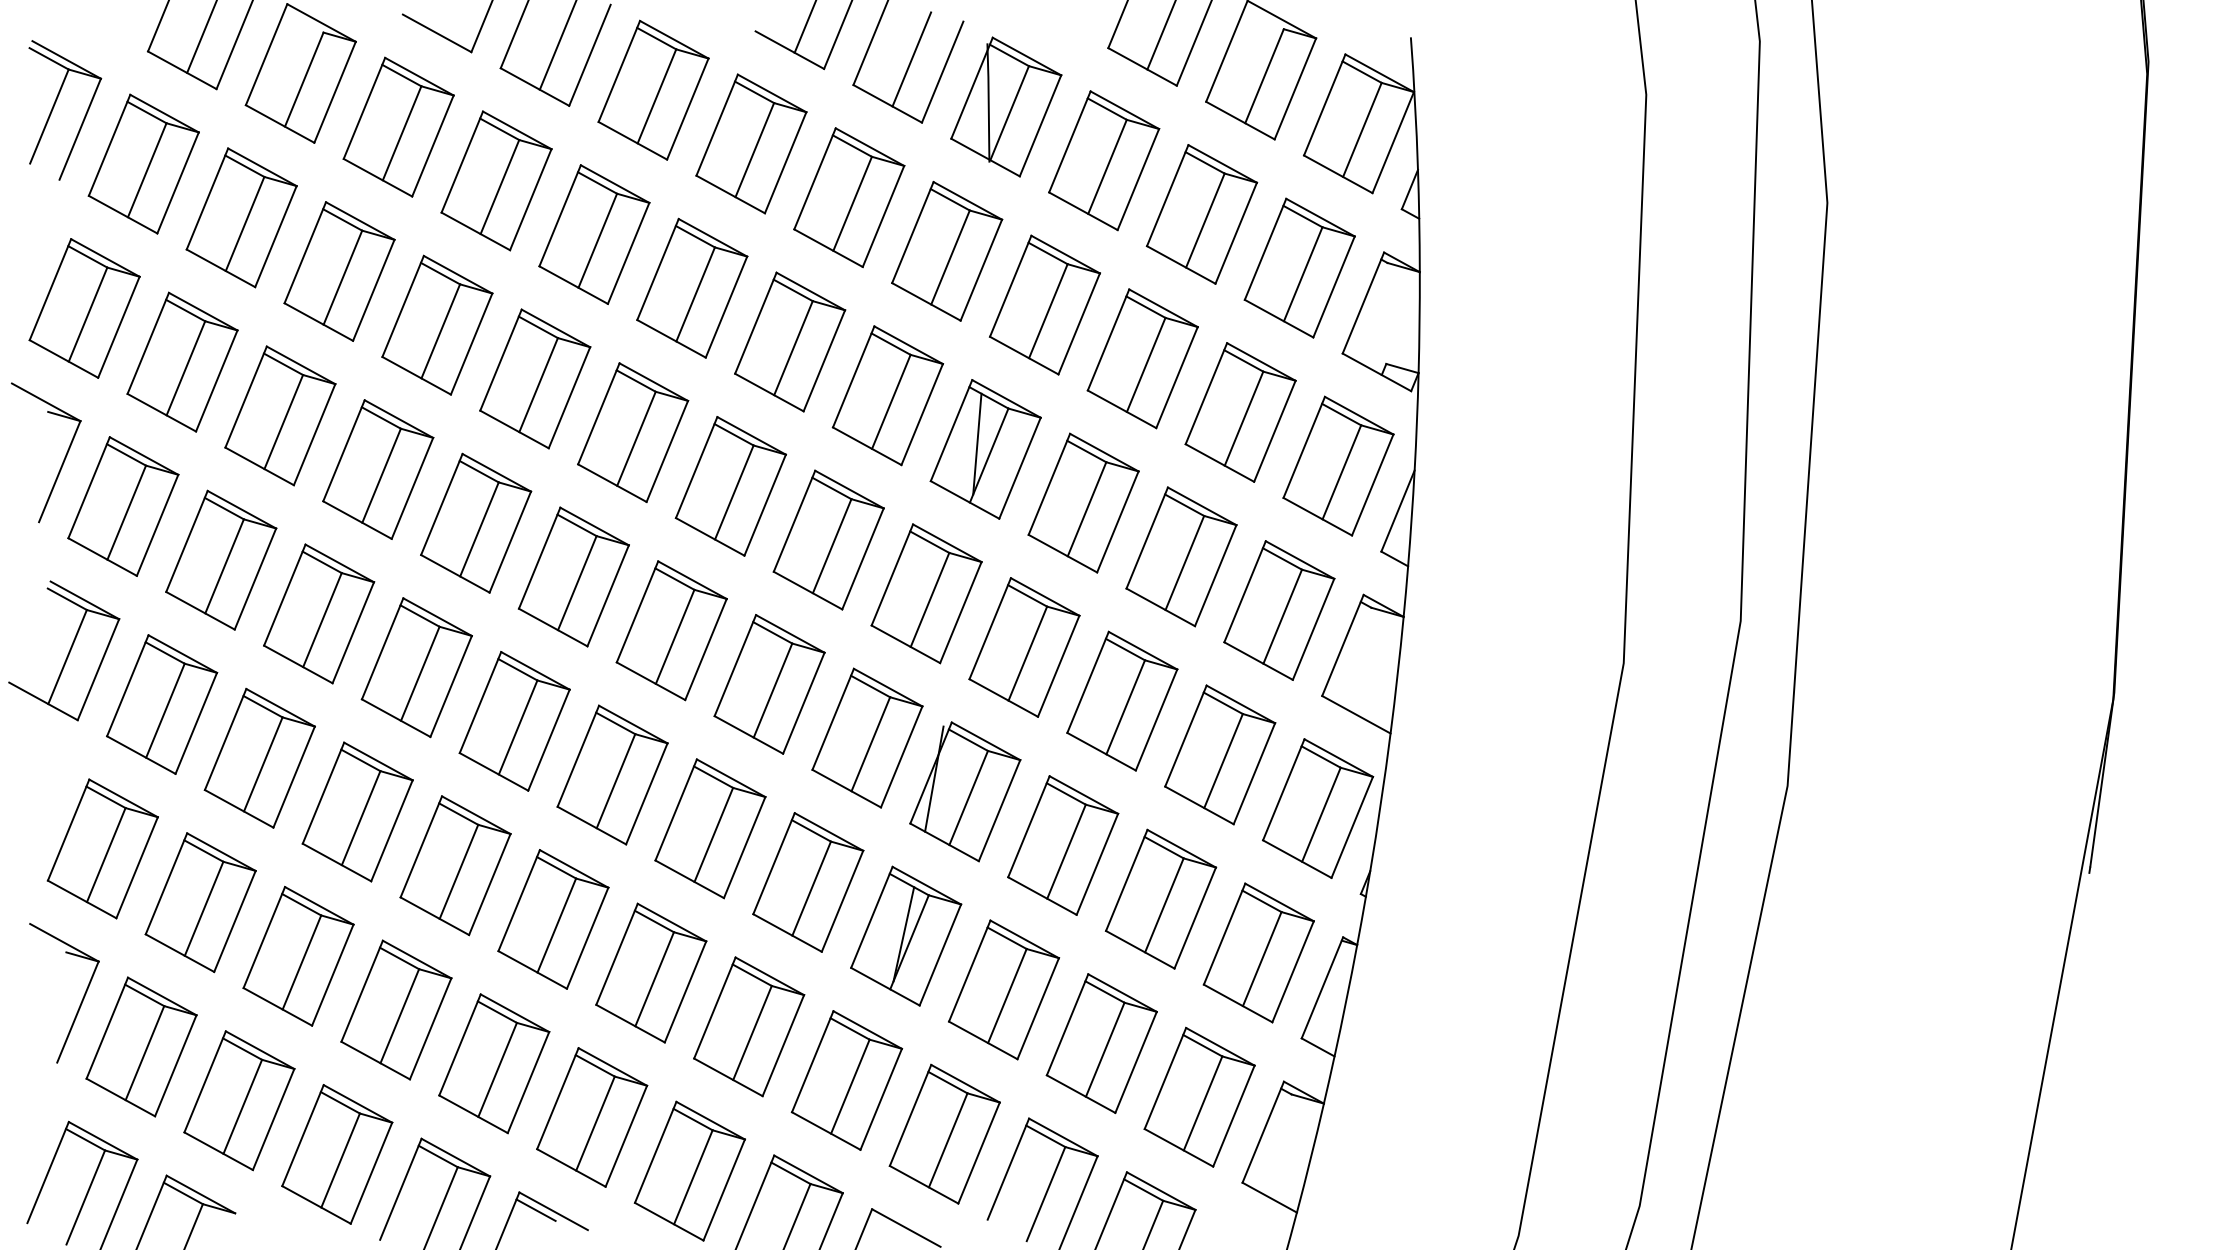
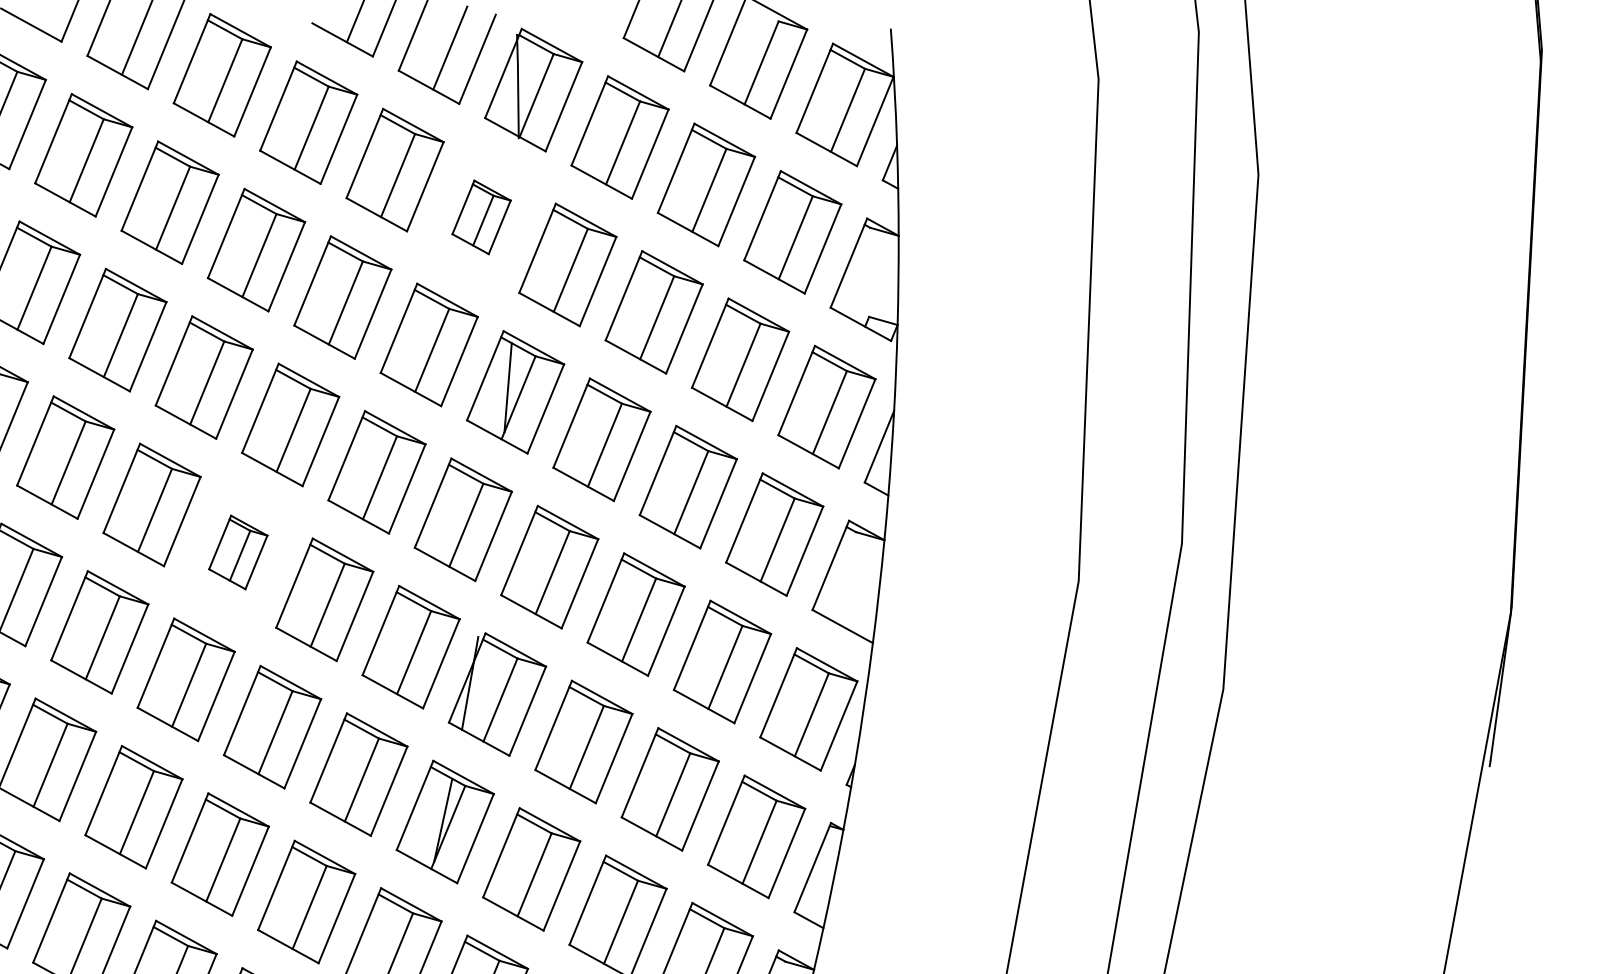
part: (947, 250) -> (481, 216), size x0.6
part: (671, 630) -> (238, 552), size x0.6

